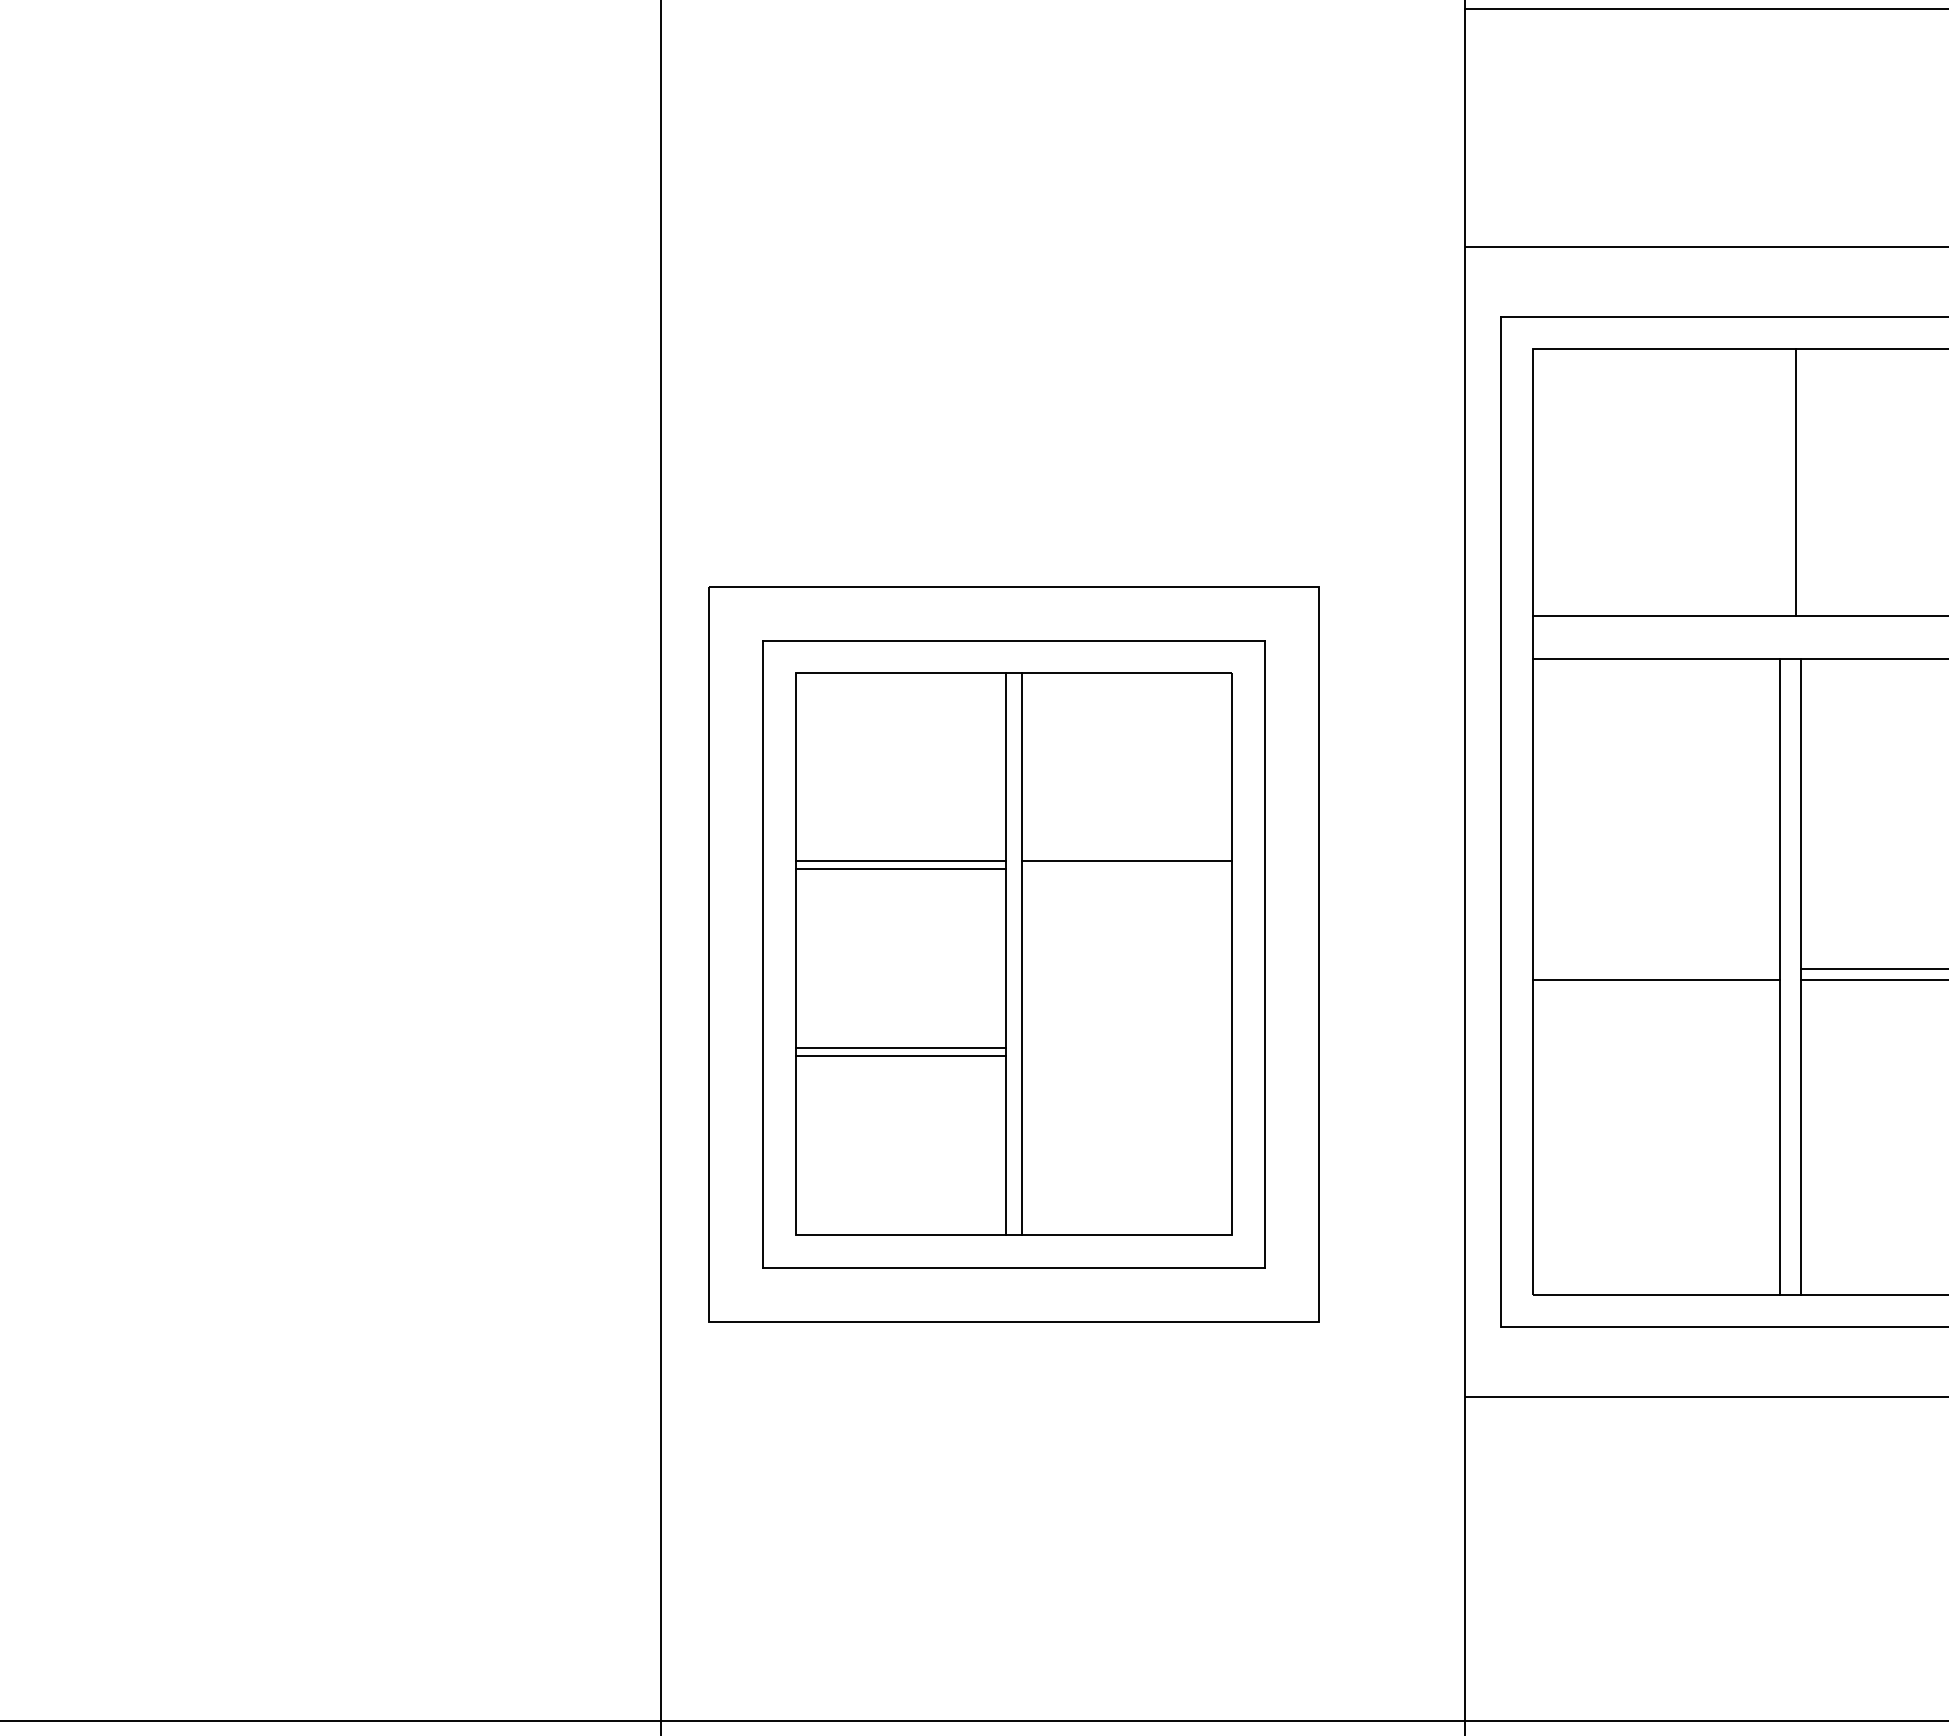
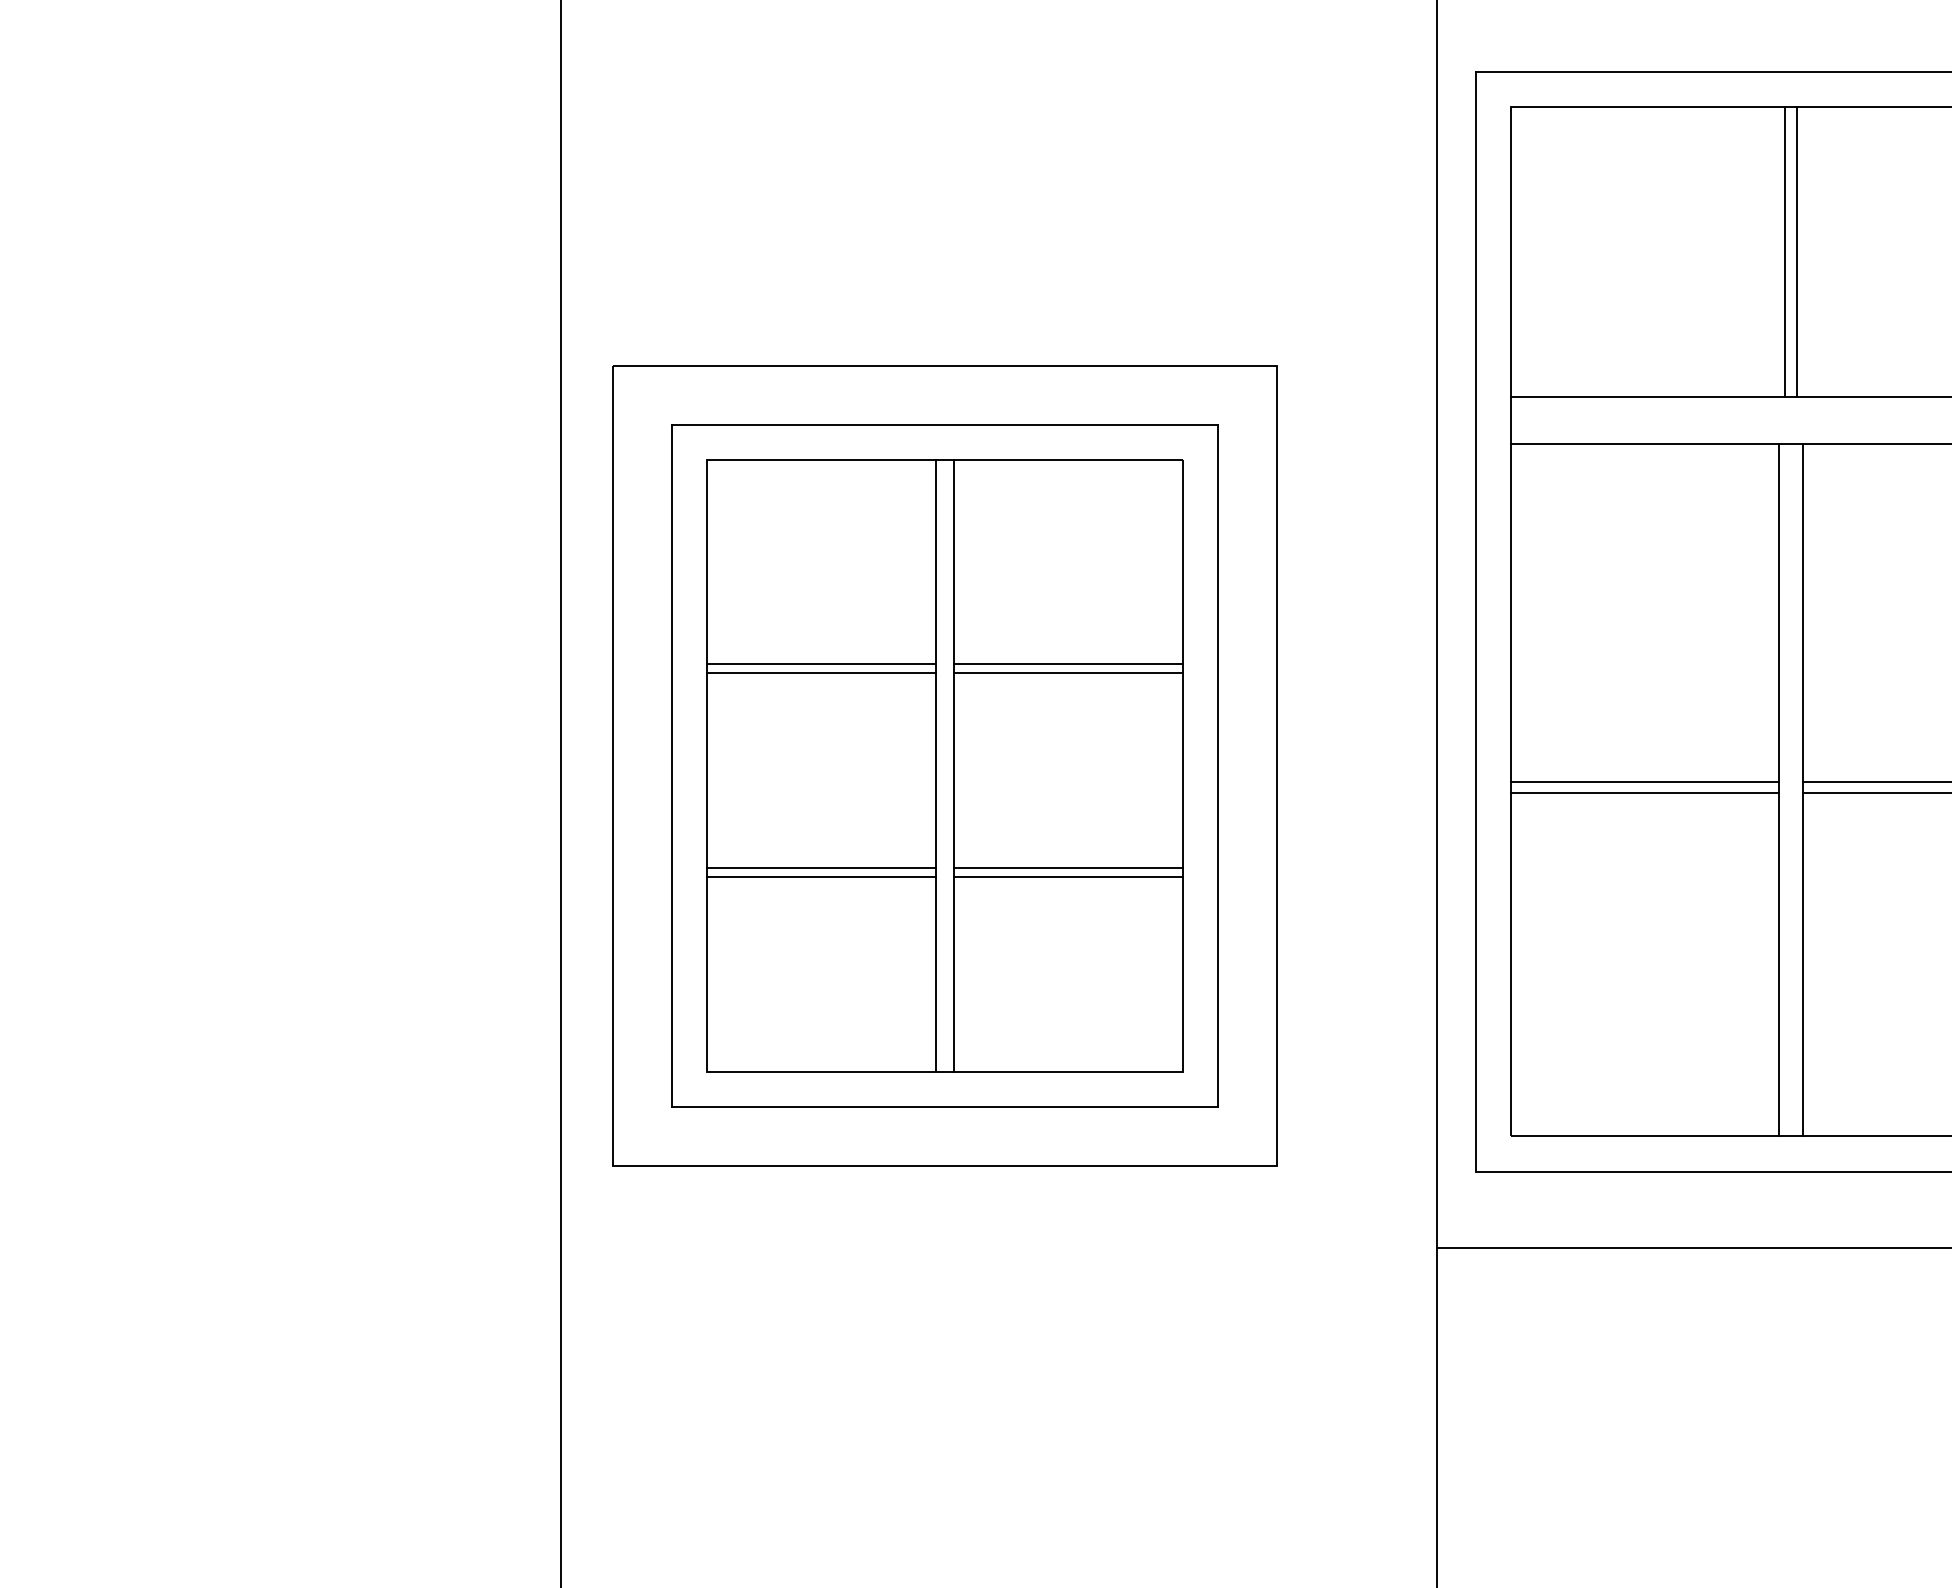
line: (1785, 482) -> (1785, 252), added
line: (1127, 868) -> (1068, 672), added
line: (1656, 968) -> (1644, 781), added
line: (1127, 1047) -> (1068, 867), added
line: (1127, 1056) -> (1068, 877), added

